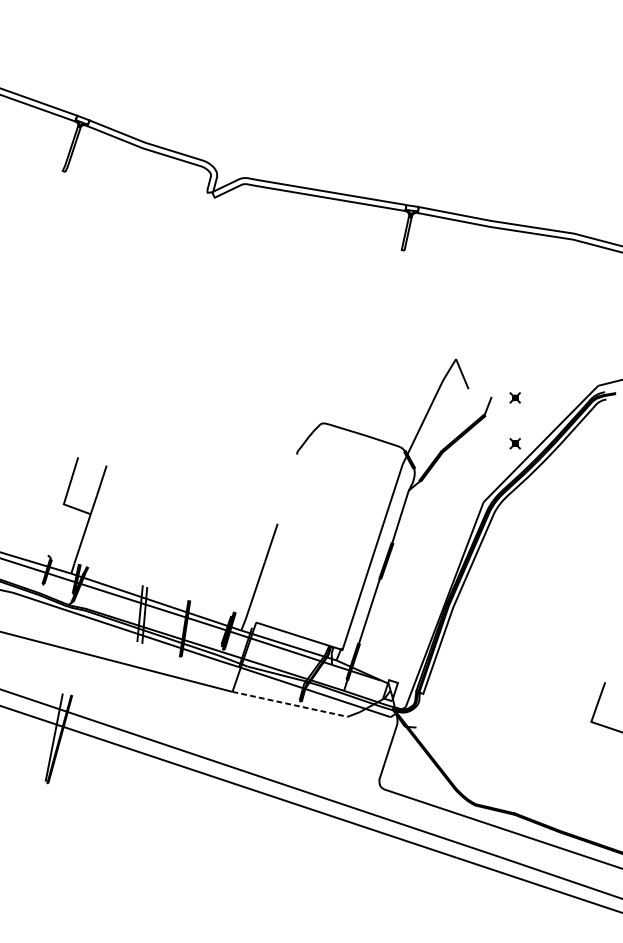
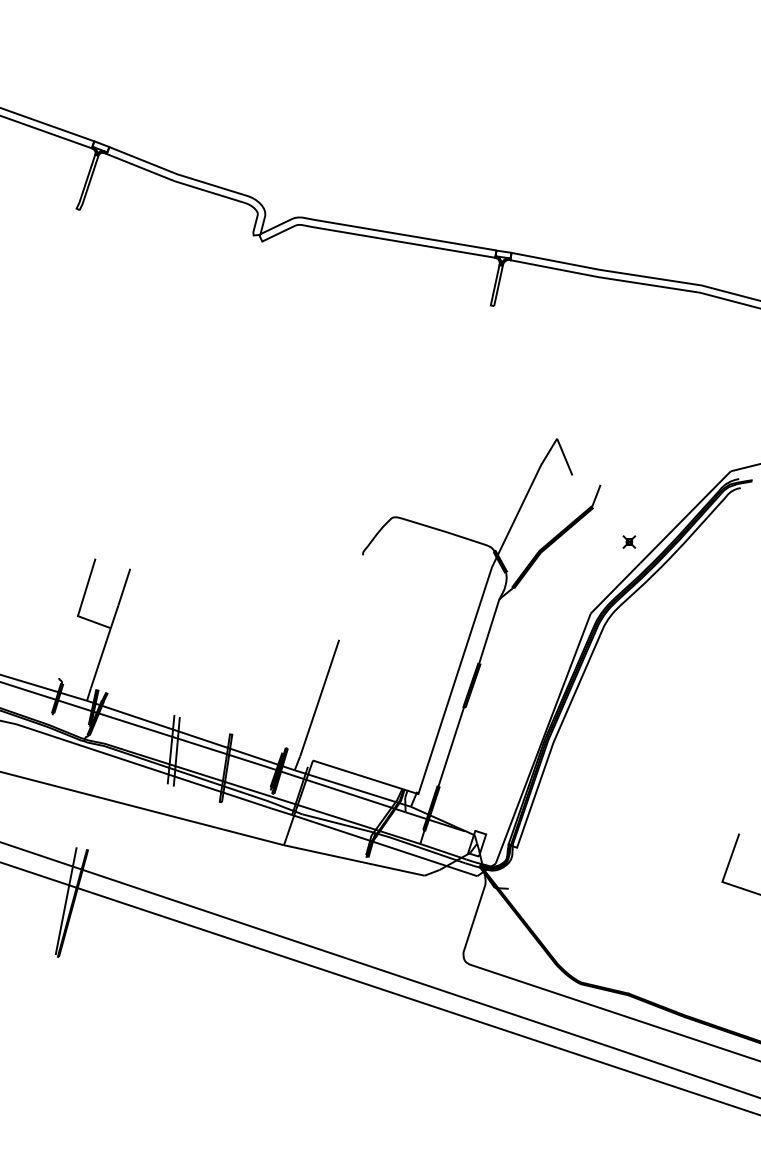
part: (515, 397) -> (629, 485), removed
line: (290, 704) -> (354, 860), dashed -> solid

